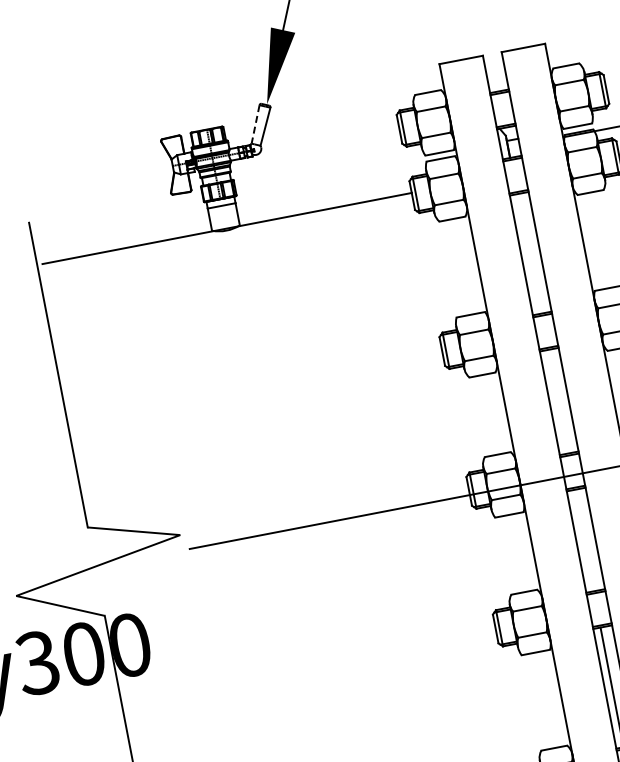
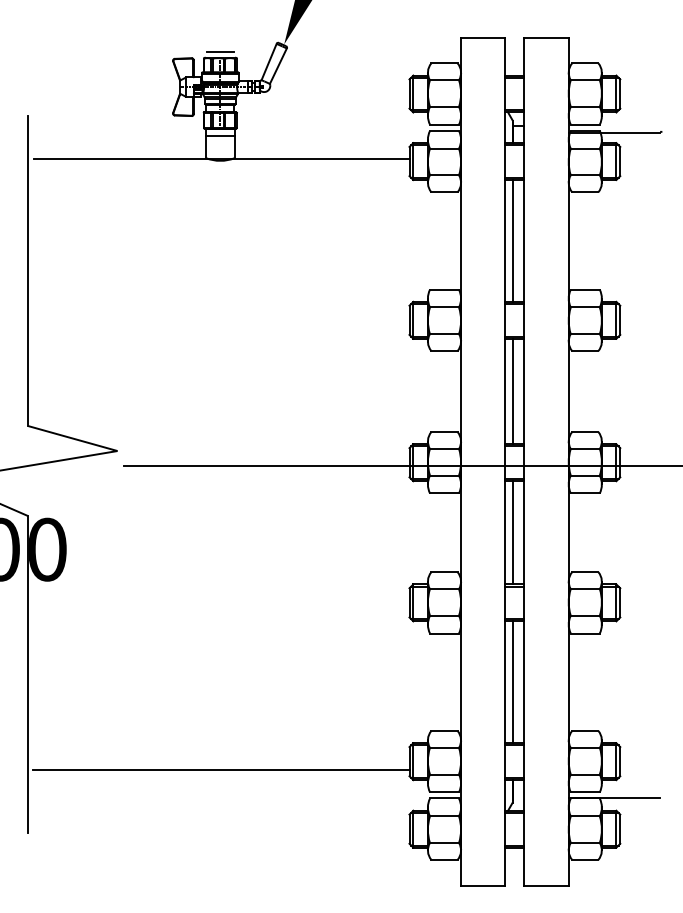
line: (206, 124) -> (220, 52), added
line: (256, 124) -> (269, 62), dashed -> solid
line: (528, 253) -> (512, 240), added
line: (556, 401) -> (512, 391), added
line: (583, 540) -> (512, 532), added

